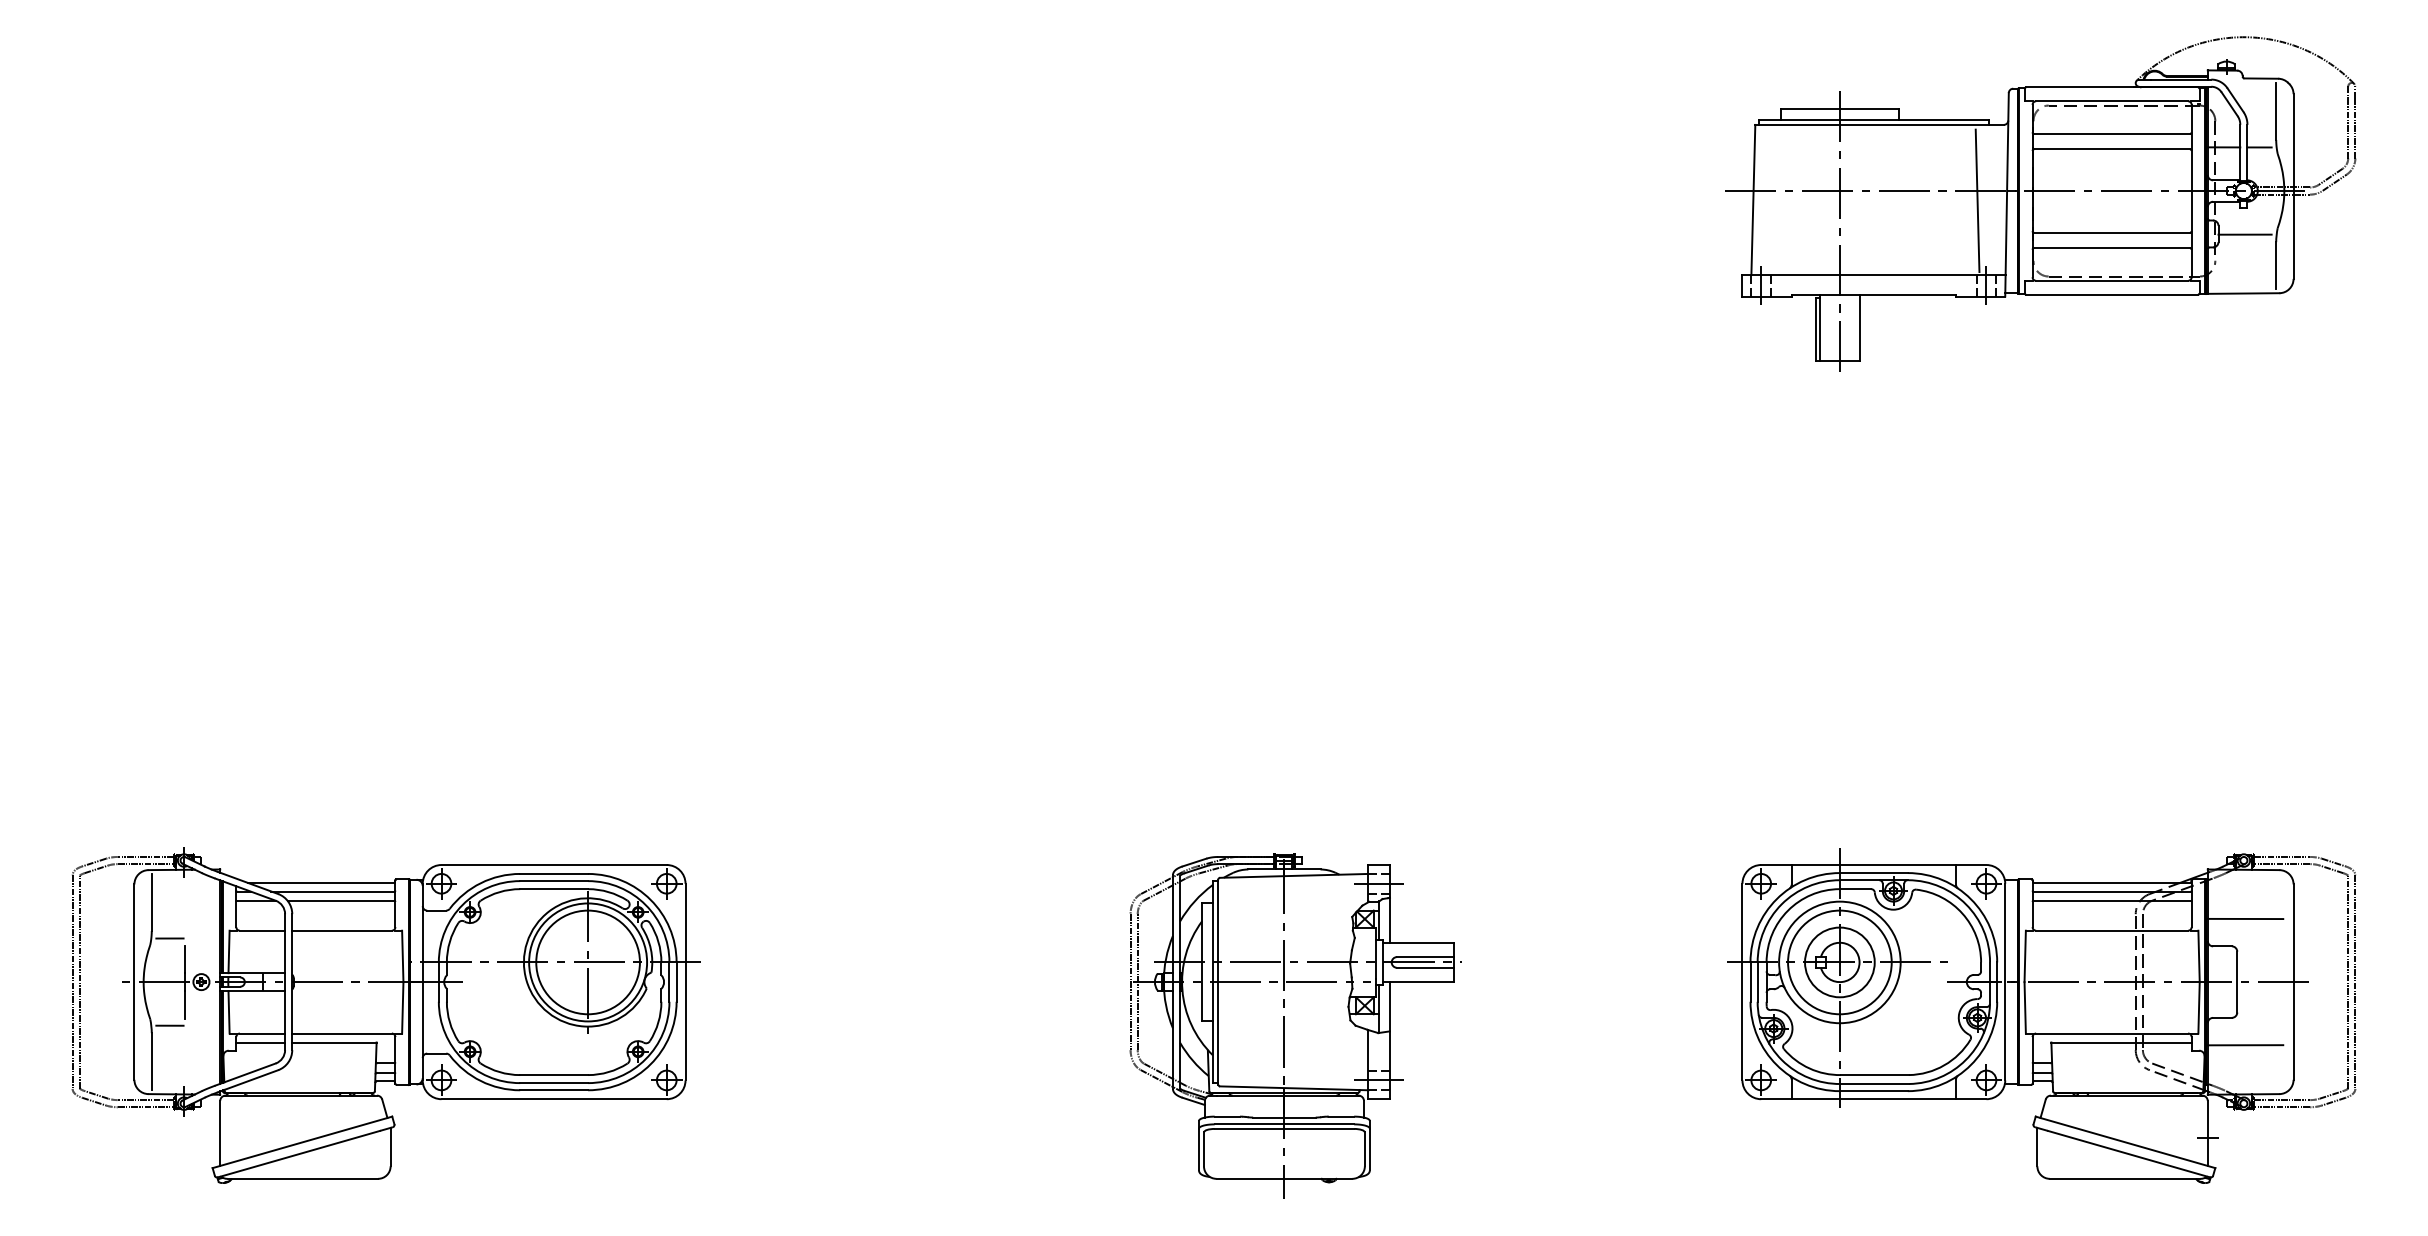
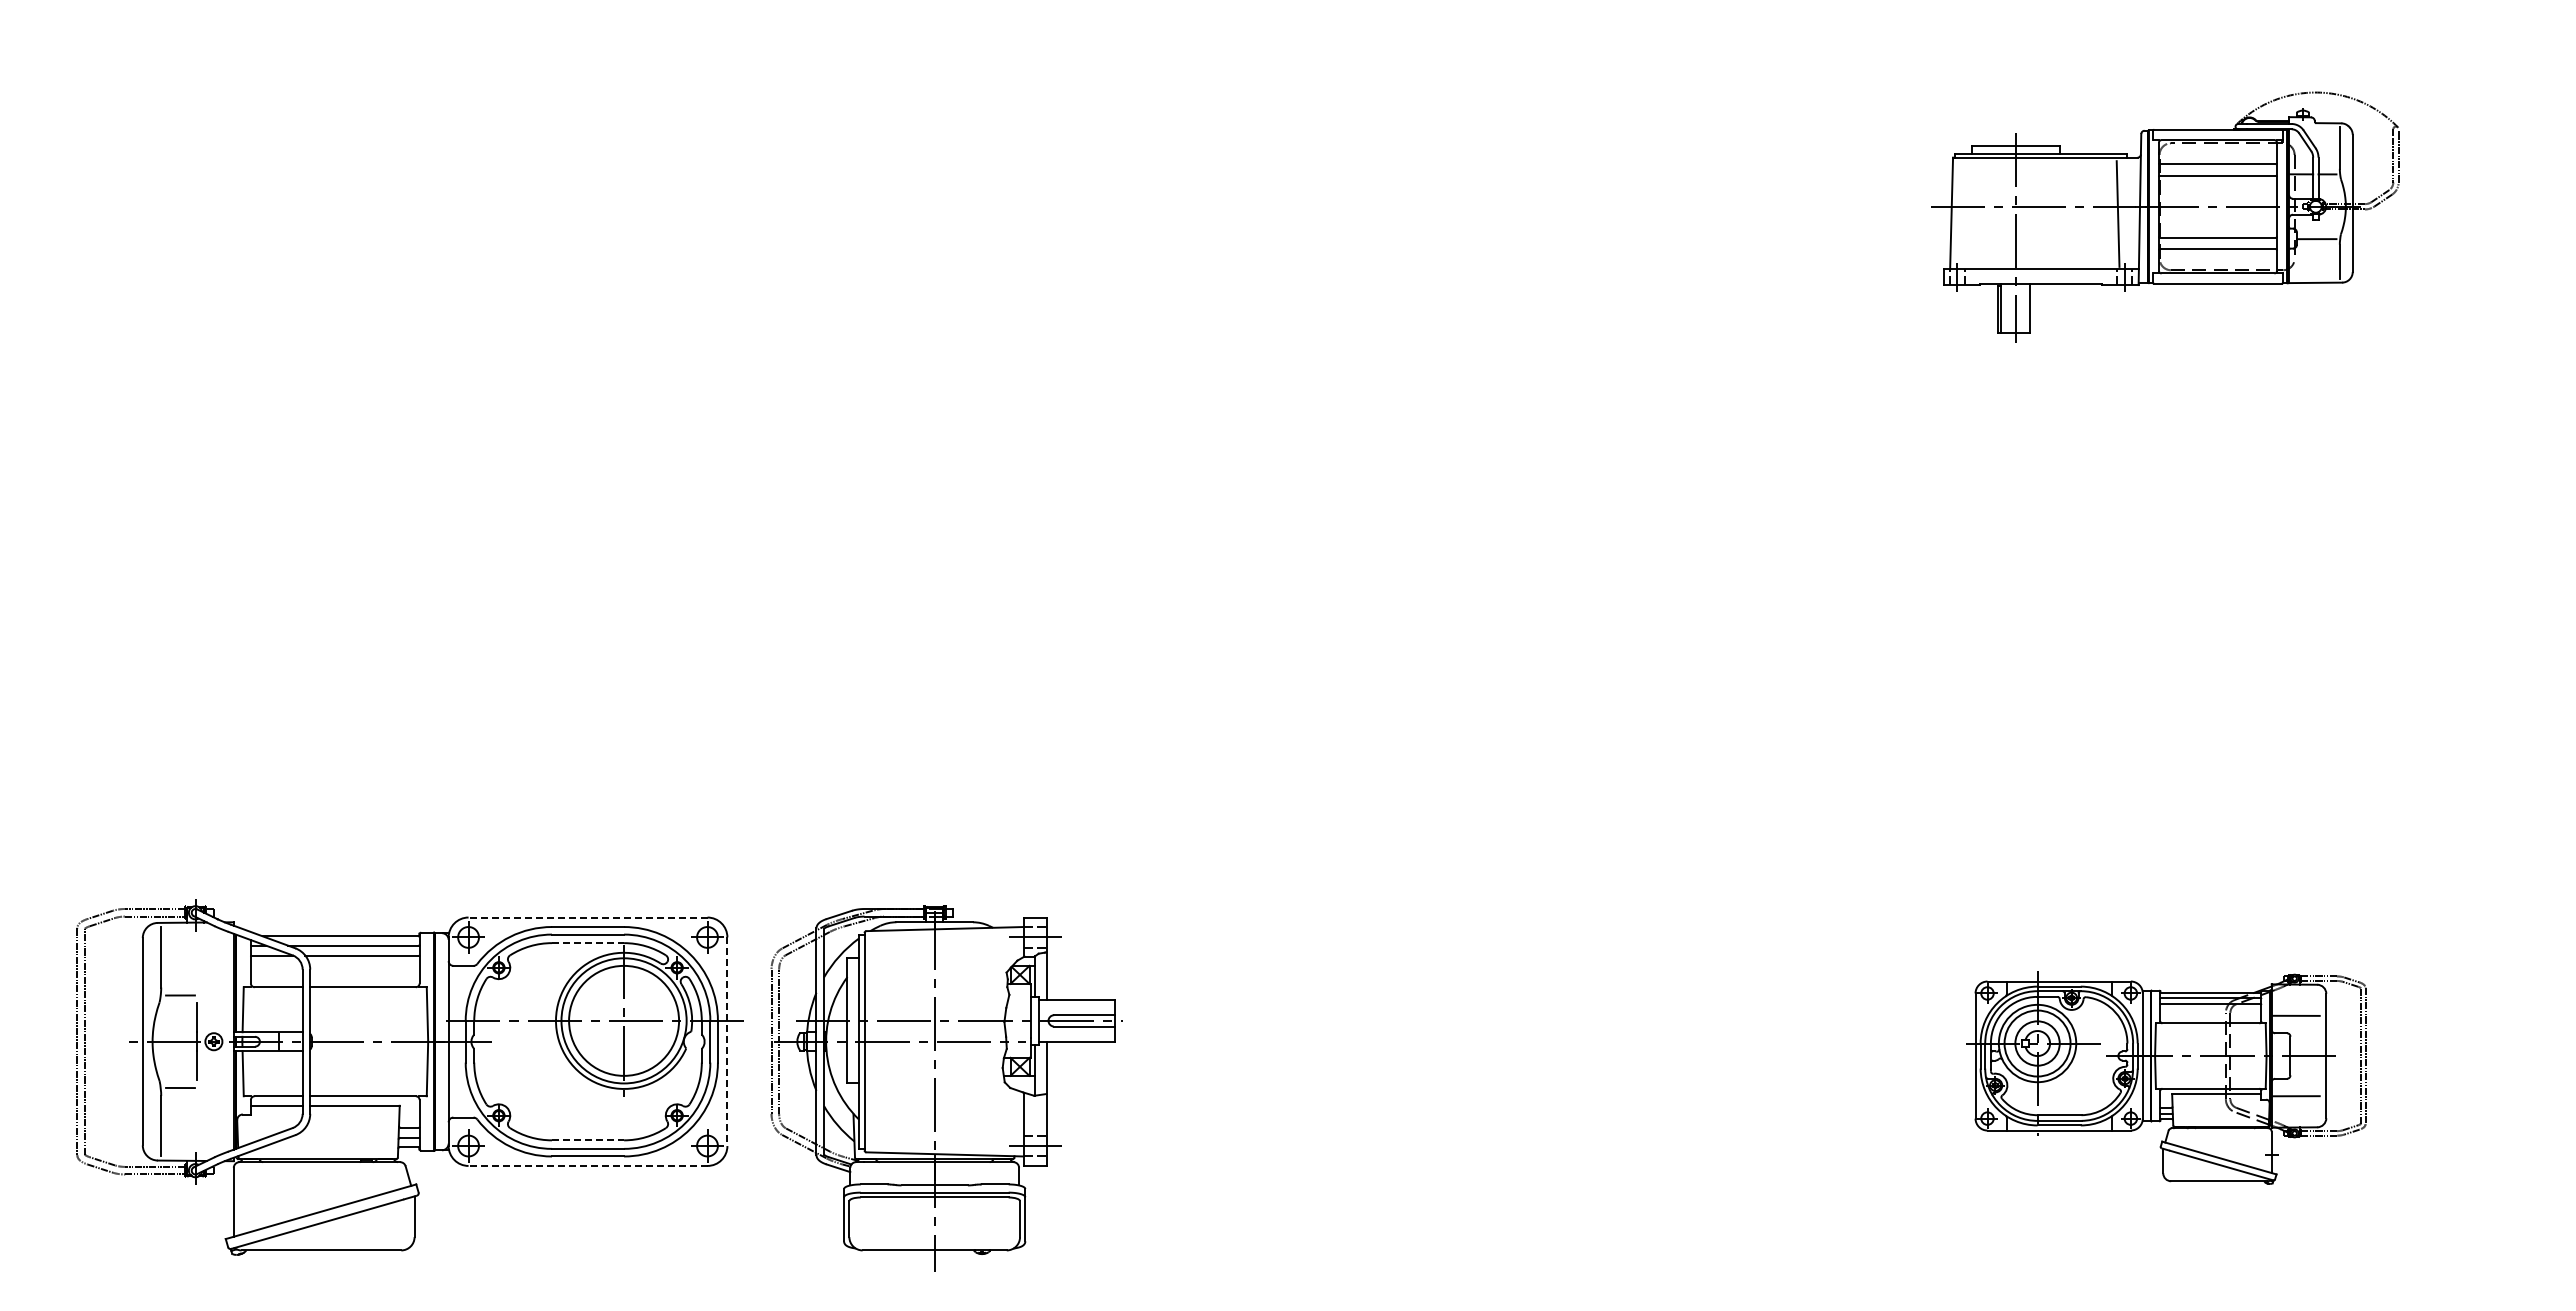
part: (2040, 204) -> (2164, 216), size x0.7
line: (553, 864) -> (587, 917), solid -> dashed
line: (554, 889) -> (588, 943), solid -> dashed
line: (685, 982) -> (727, 1042), solid -> dashed
part: (2041, 1015) -> (2165, 1077), size x0.6
part: (1295, 1026) -> (946, 1088), moved
line: (554, 1075) -> (588, 1140), solid -> dashed
line: (553, 1098) -> (587, 1165), solid -> dashed

